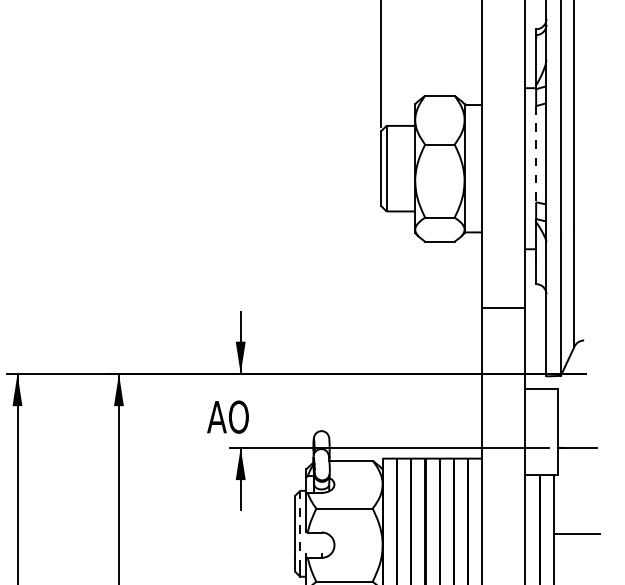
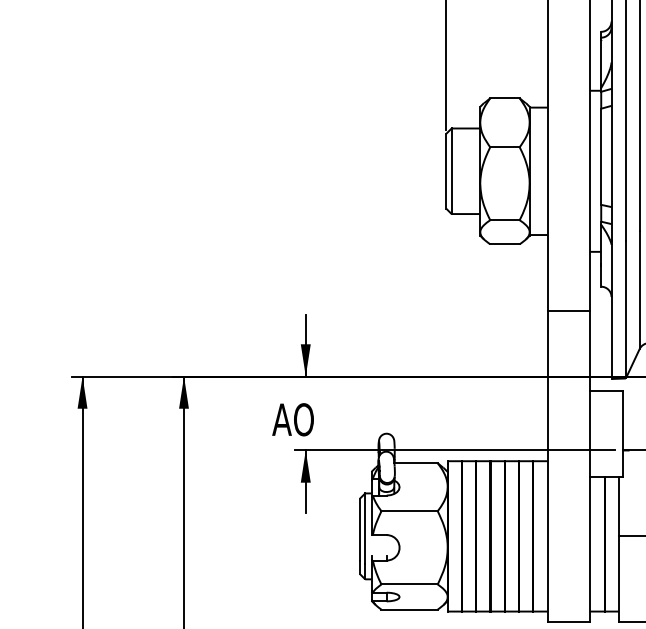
line: (536, 154) -> (601, 157), dashed -> solid
line: (300, 526) -> (365, 529), dashed -> solid

